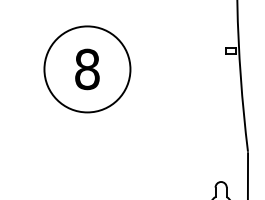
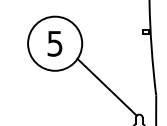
text: (86, 69) -> (54, 43), 8 -> 5
line: (169, 137) -> (106, 86), added

